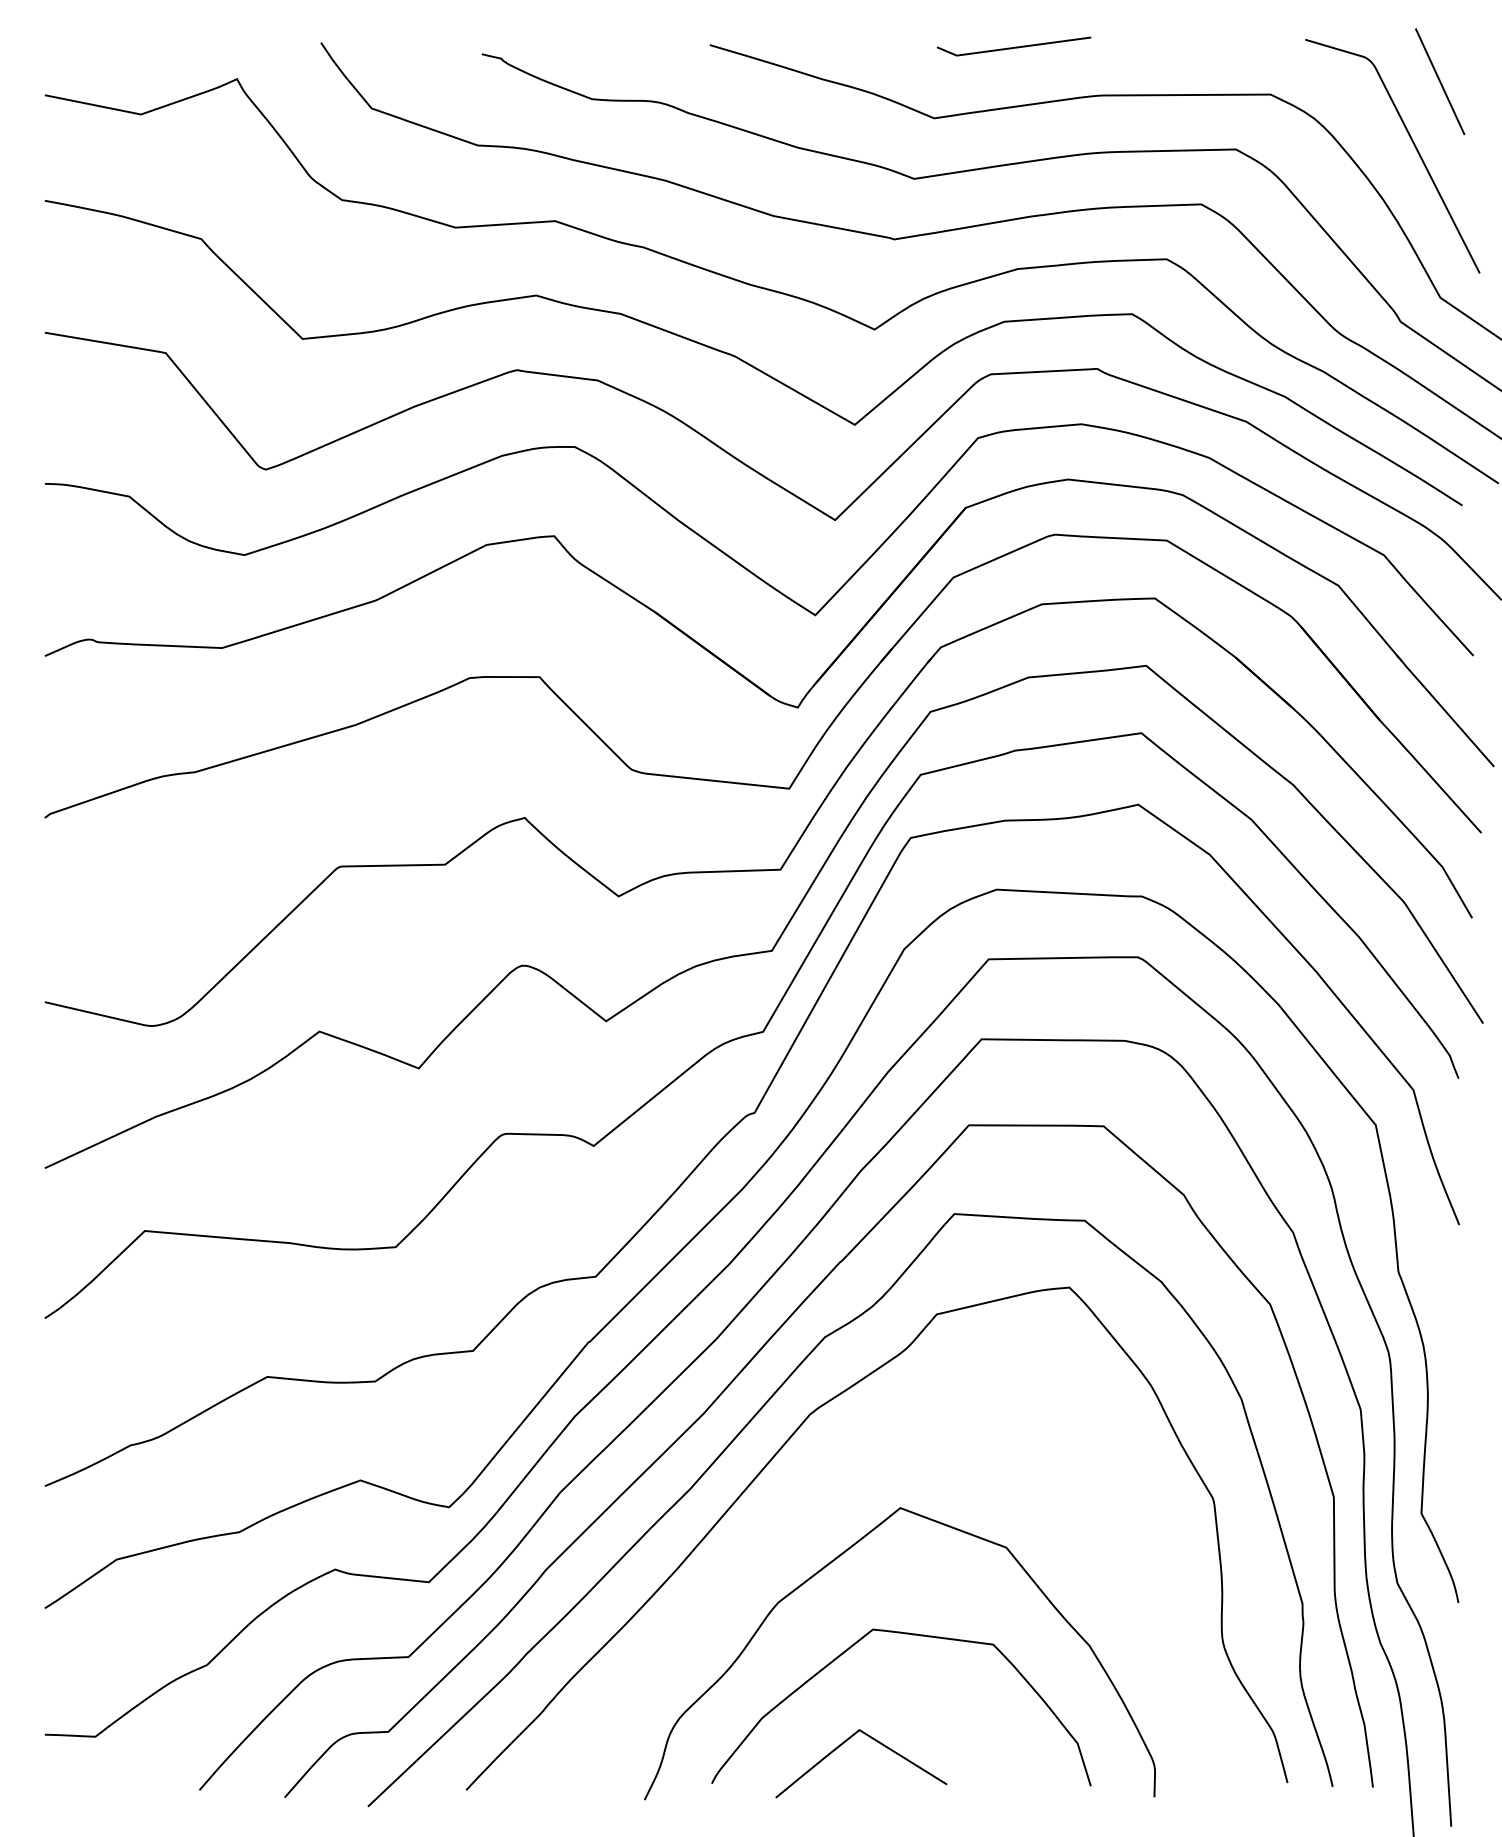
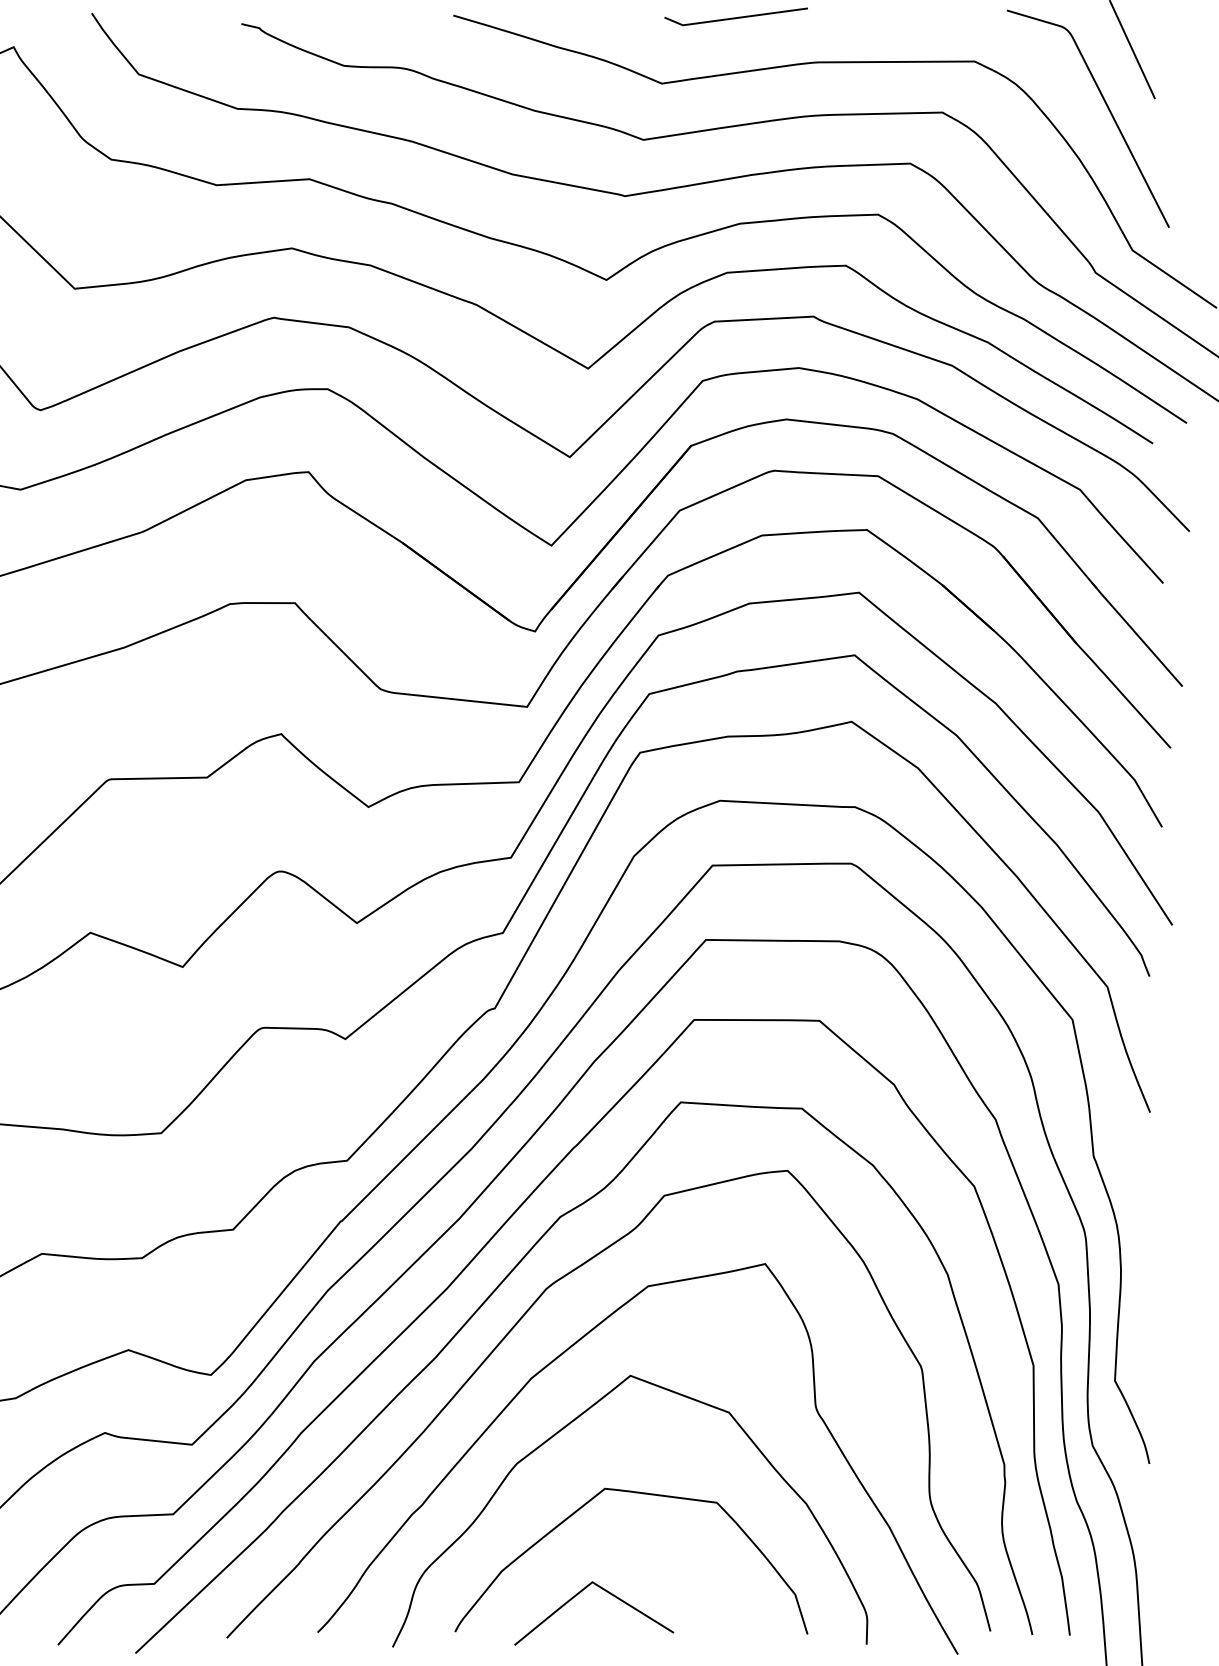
curve: (822, 1489) -> (558, 1358), added

